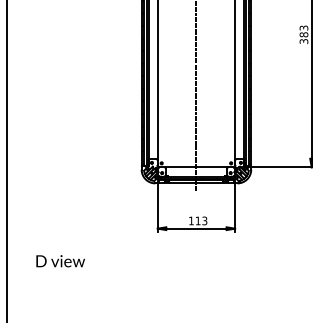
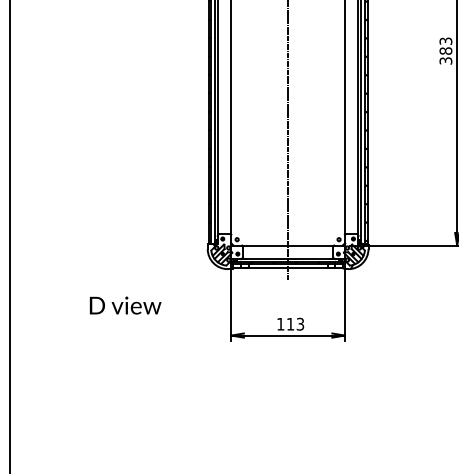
text: (60, 261) -> (125, 305), moved

